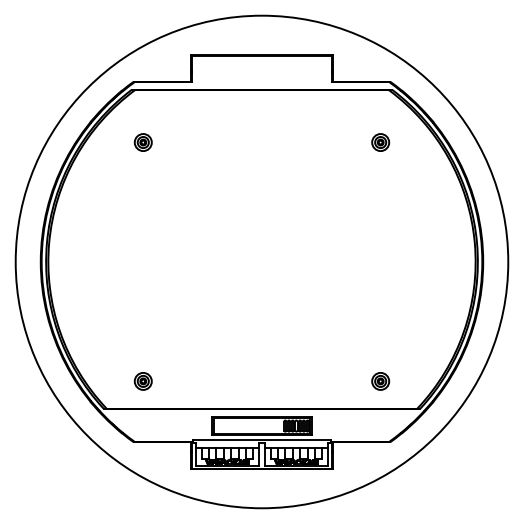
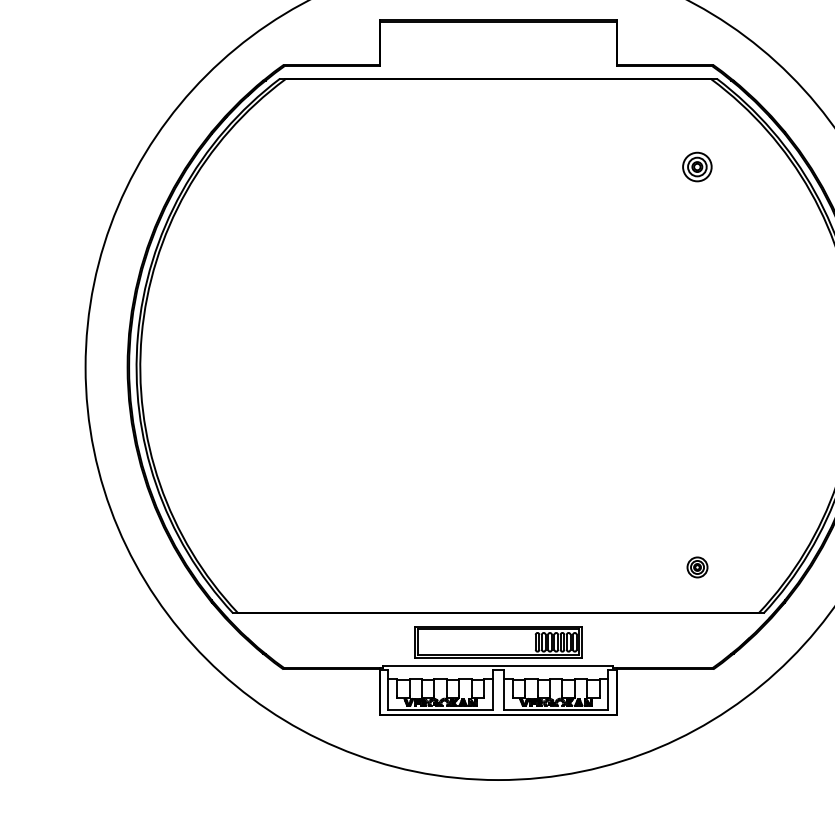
part: (142, 142) -> (298, 166), removed
part: (142, 381) -> (298, 567), removed
part: (380, 381) -> (697, 567), size x0.7

